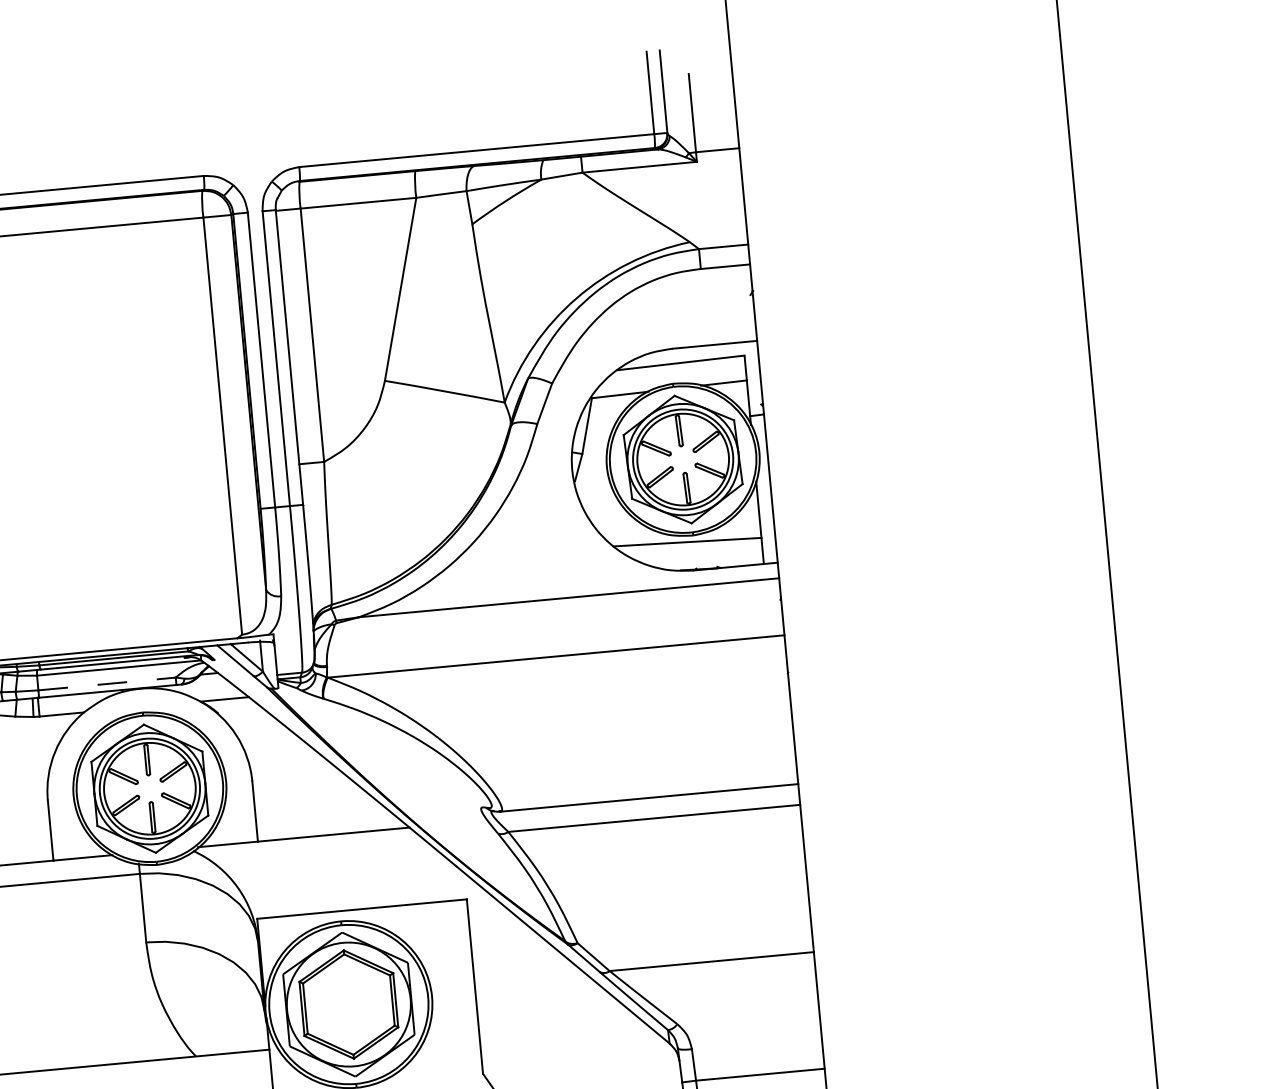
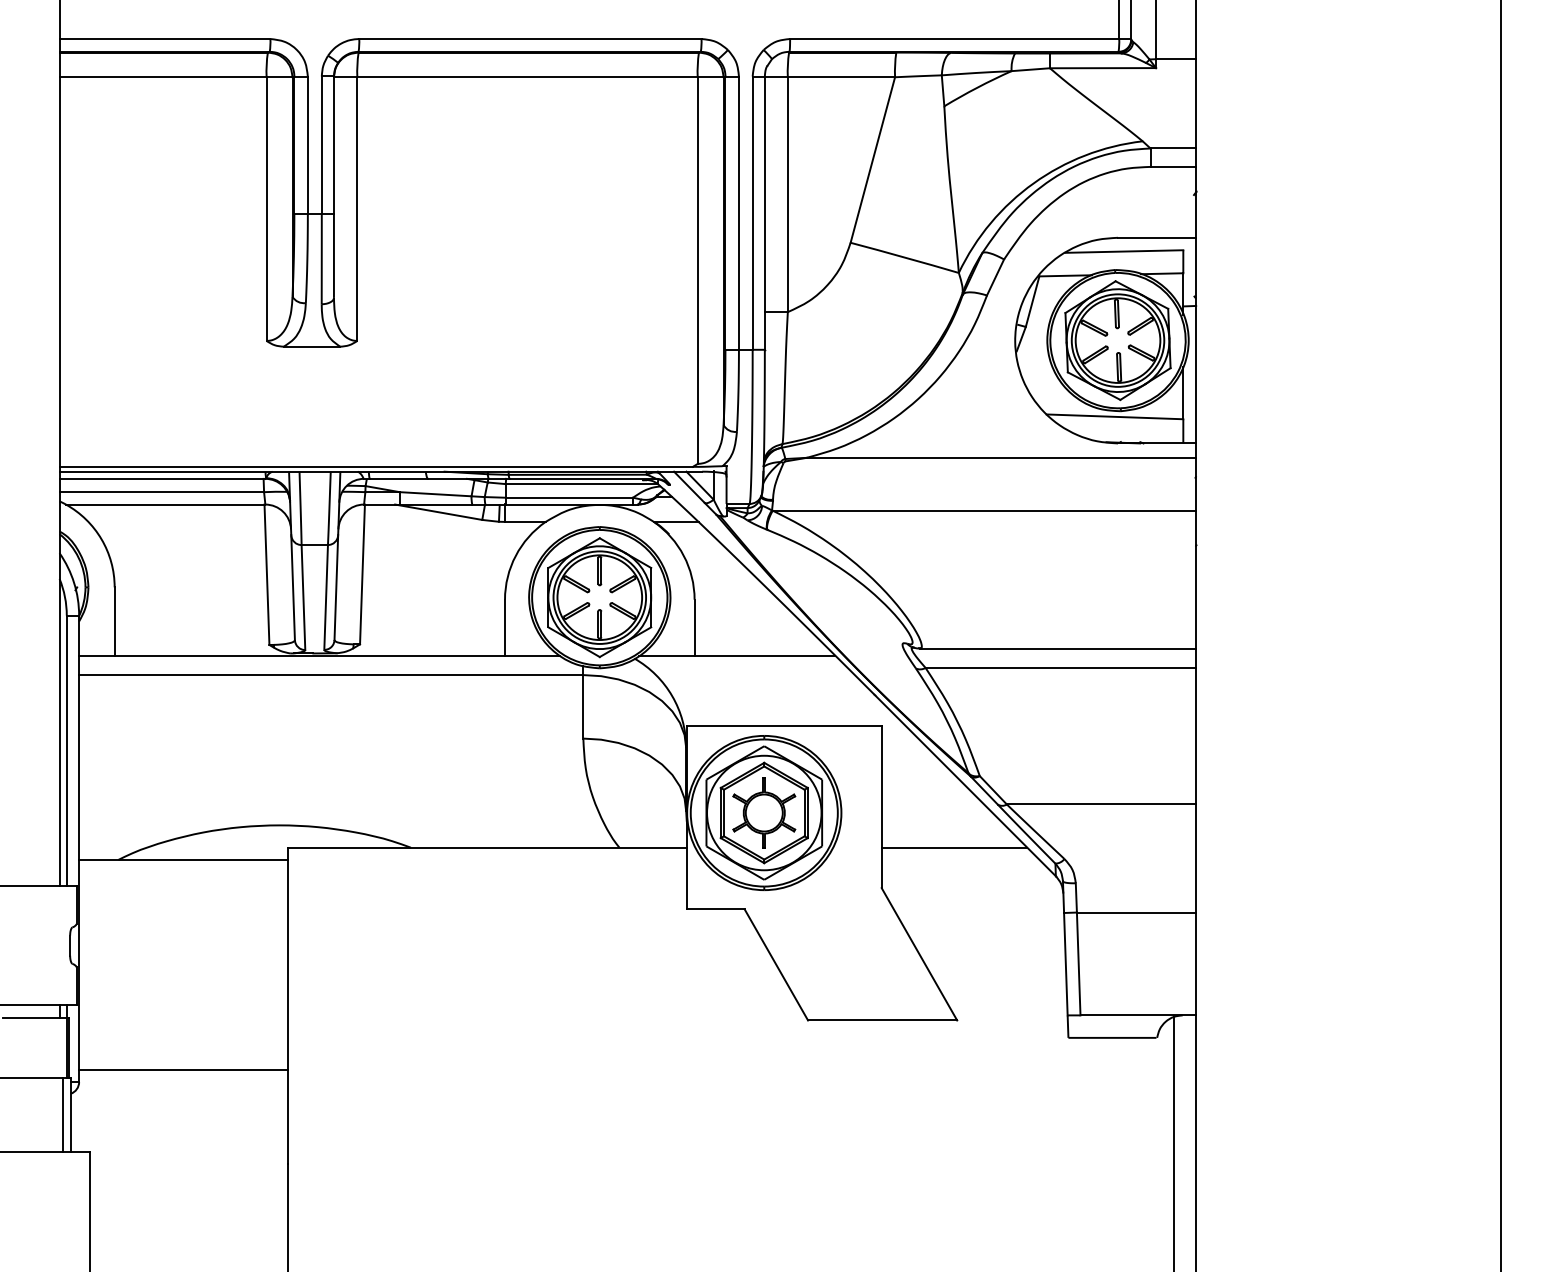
line: (107, 683) -> (569, 497), dashed -> solid
part: (349, 1004) -> (764, 812), added
line: (557, 1022) -> (954, 847), added

